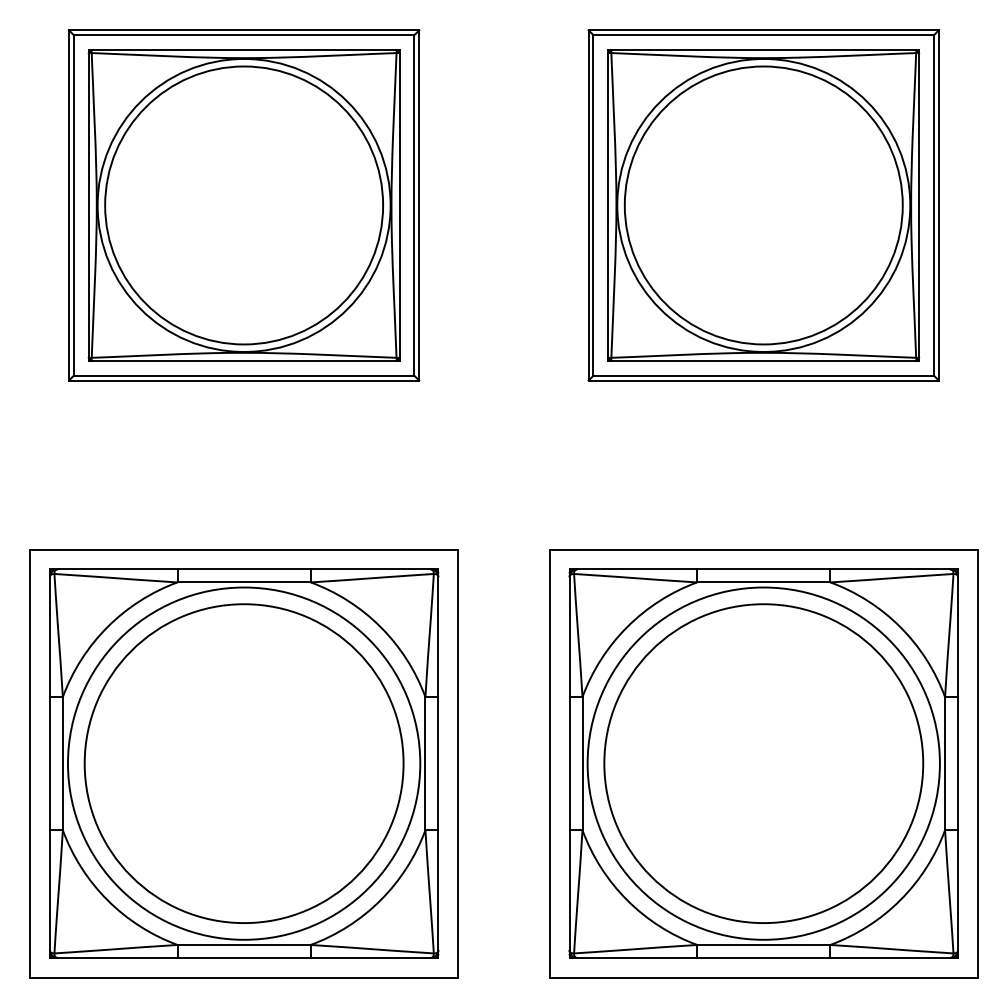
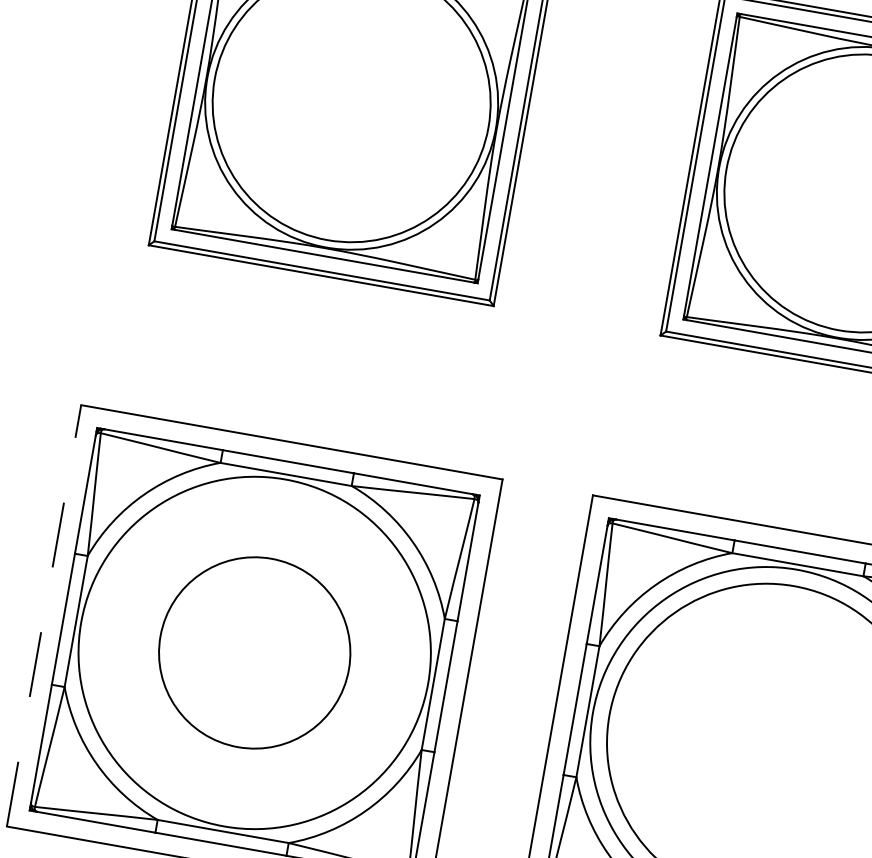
line: (30, 763) -> (44, 615), solid -> dashed
circle: (243, 763) -> (254, 652), size x0.6

